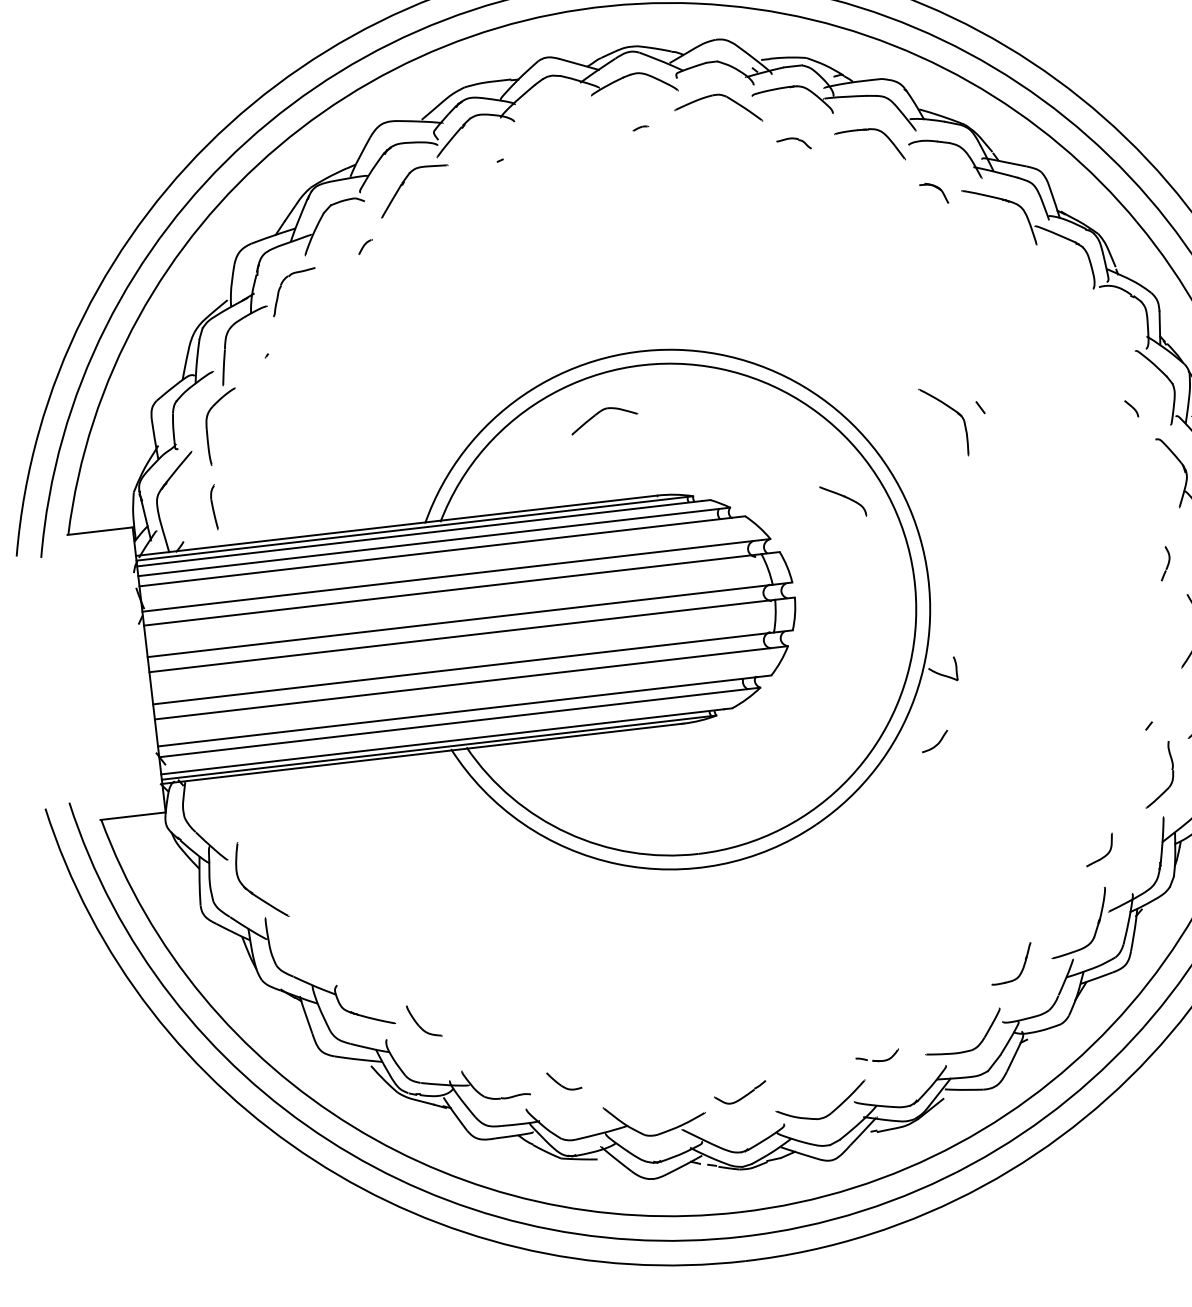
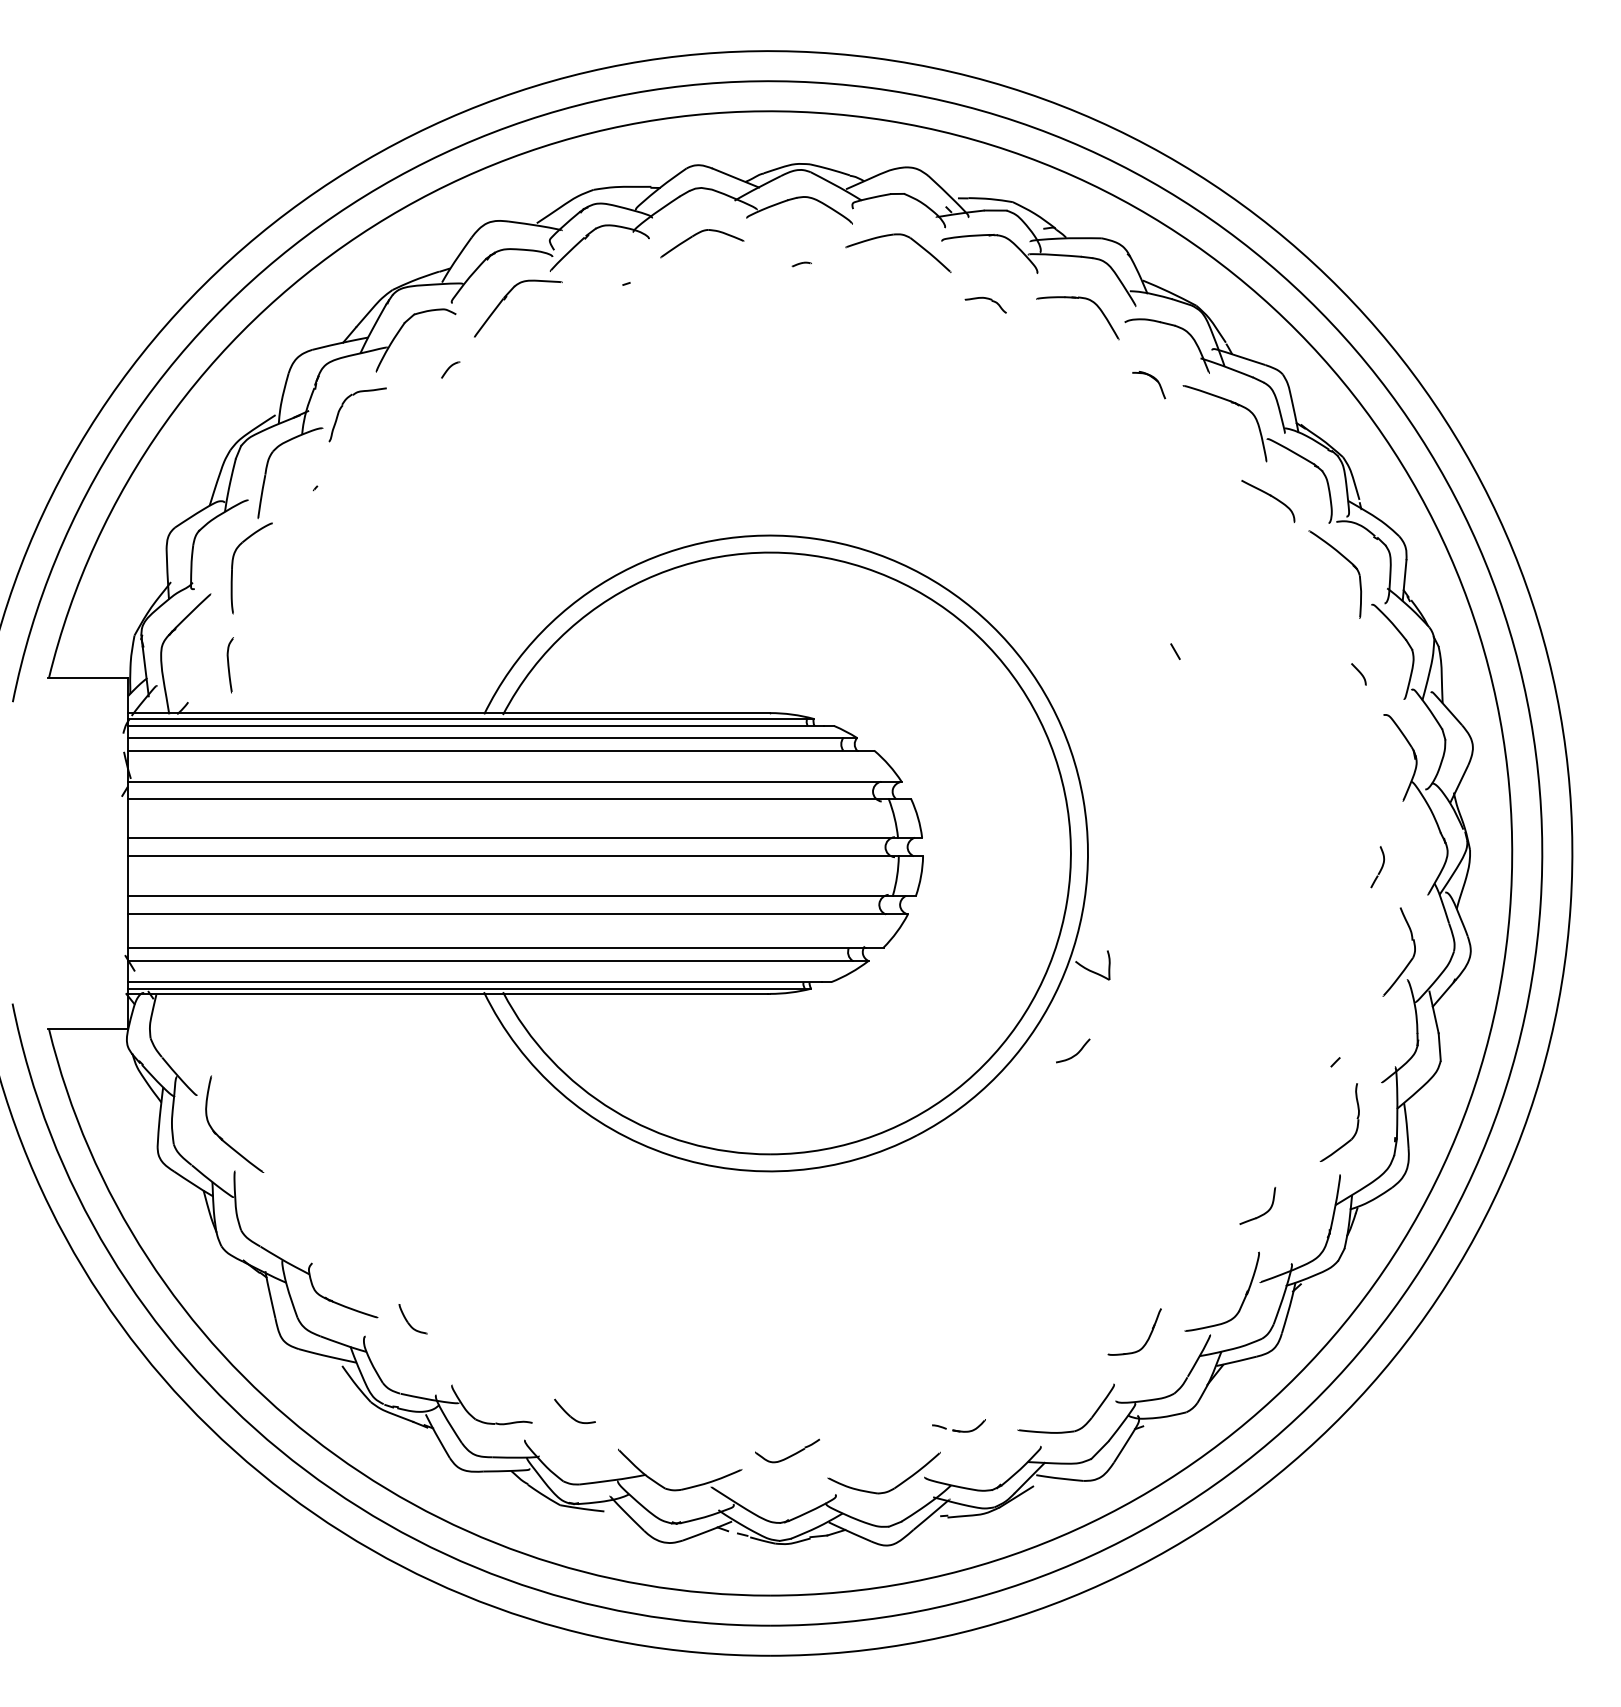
part: (952, 409) -> (1346, 560), moved
part: (598, 413) -> (696, 235), moved
part: (843, 501) -> (1268, 501), moved
part: (423, 1021) -> (412, 1319), size x0.71

